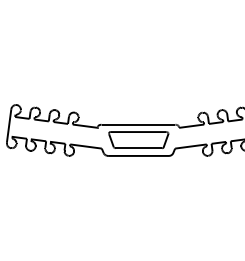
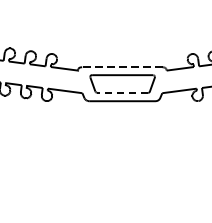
line: (138, 124) -> (122, 66), solid -> dashed
line: (138, 148) -> (122, 93), solid -> dashed

